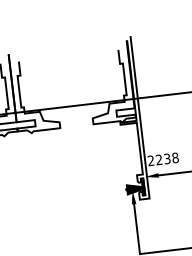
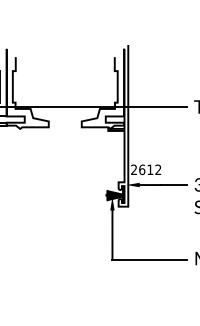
text: (167, 158) -> (150, 169), 2238 -> 2612

